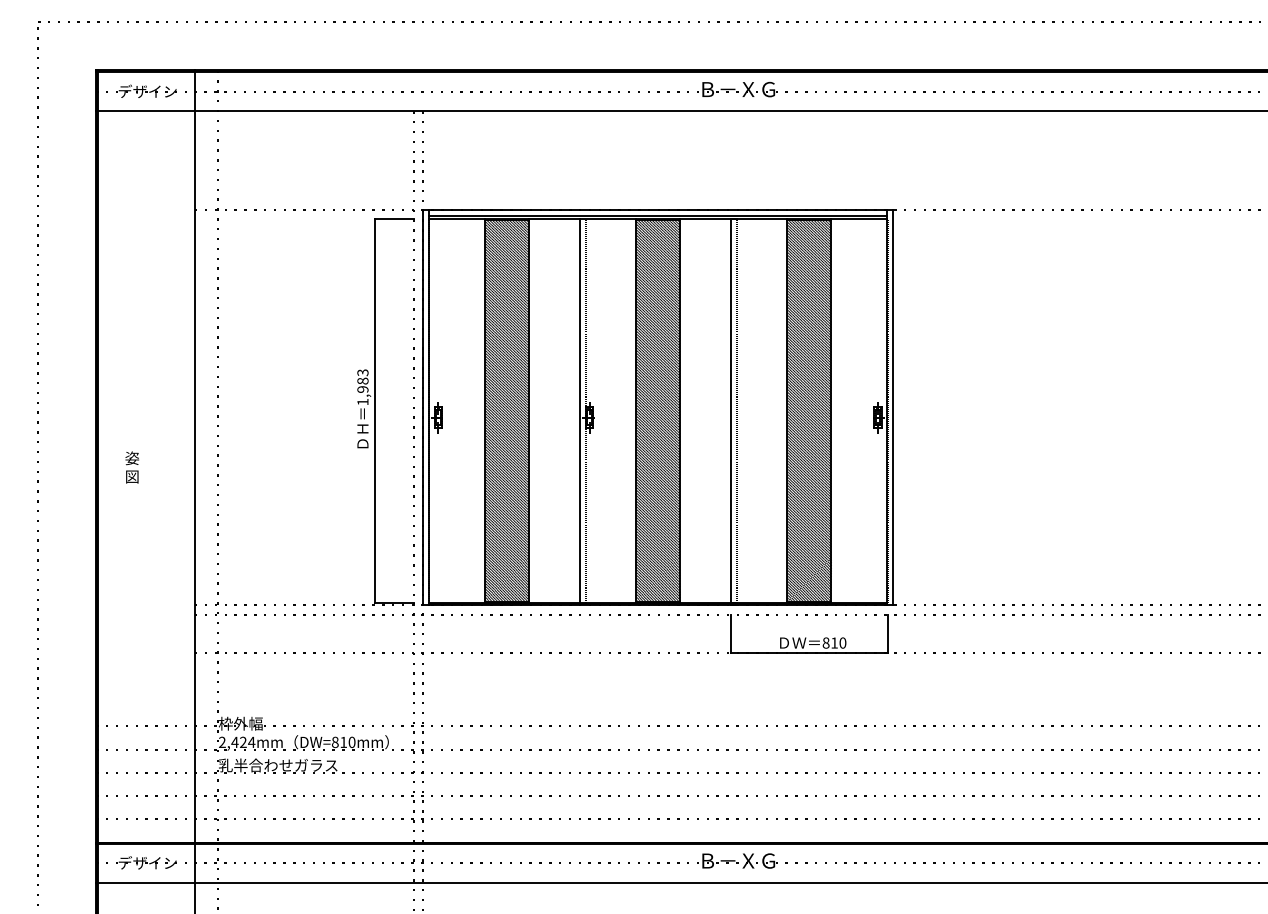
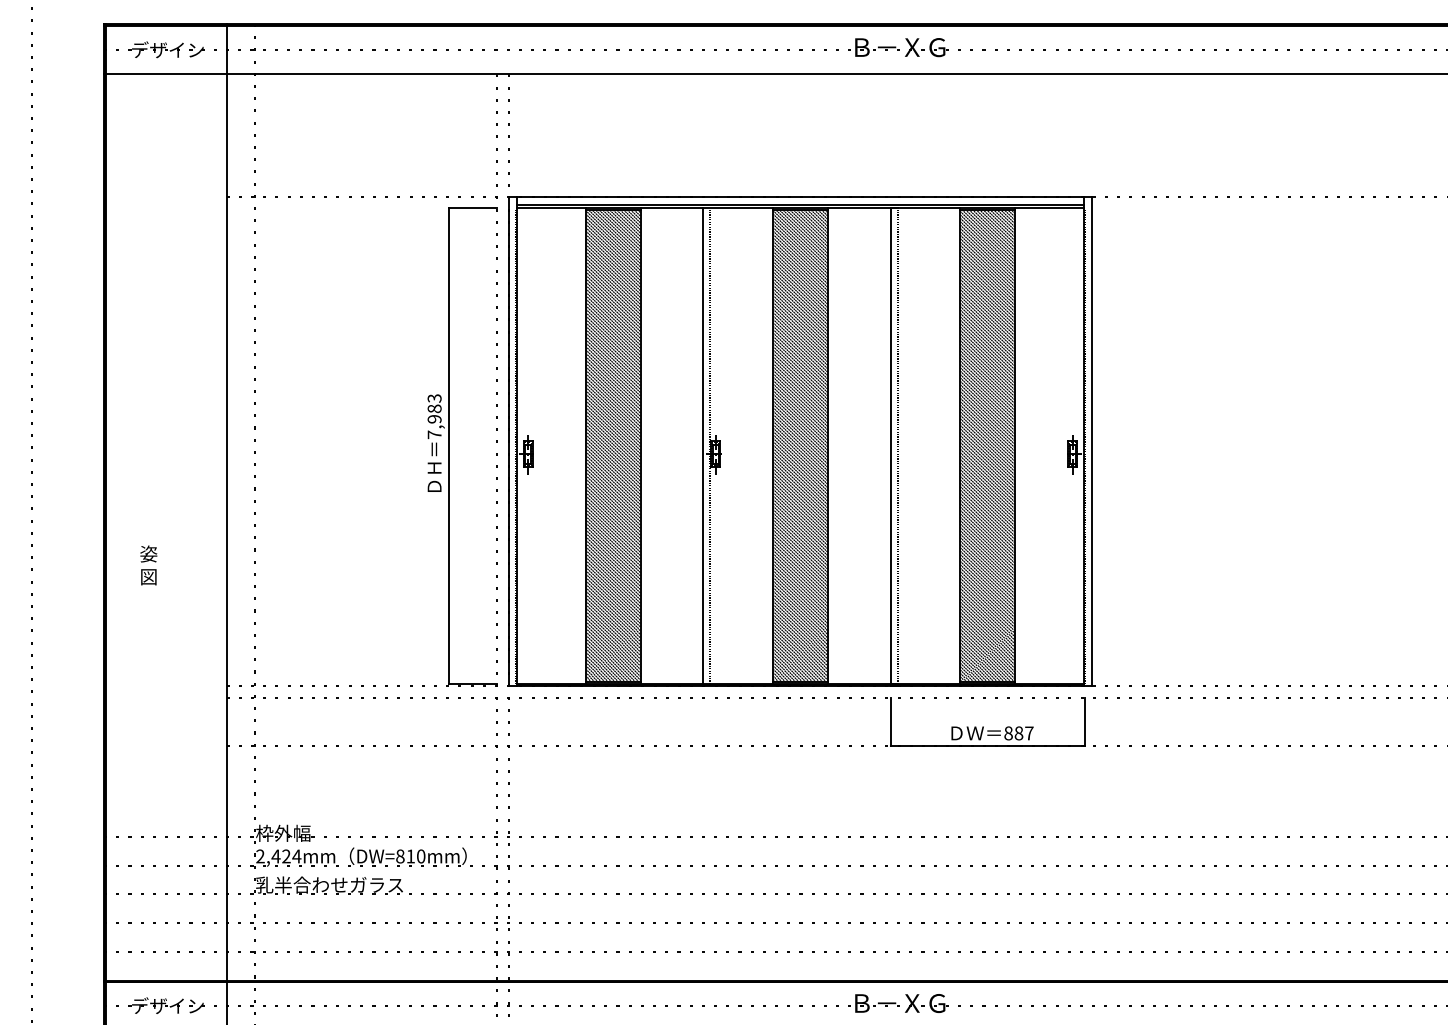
text: (362, 401) -> (434, 434), 1,983 -> 7,983
text: (131, 467) -> (147, 565), moved
text: (838, 642) -> (1023, 732), 810 -> 887

